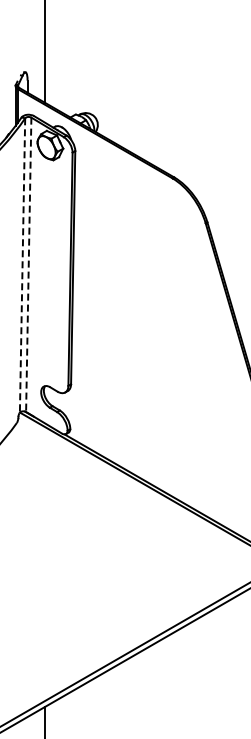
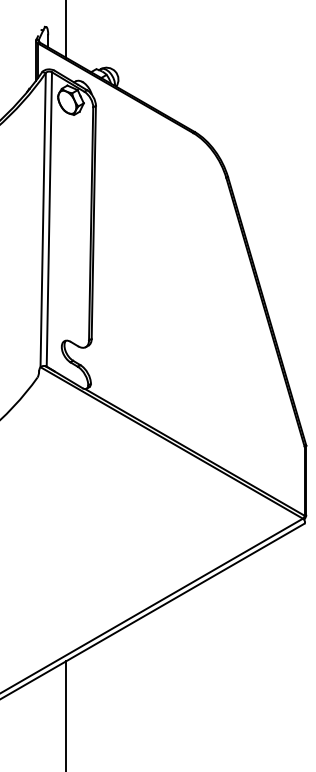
line: (28, 264) -> (49, 219), dashed -> solid
line: (22, 265) -> (43, 220), dashed -> solid

